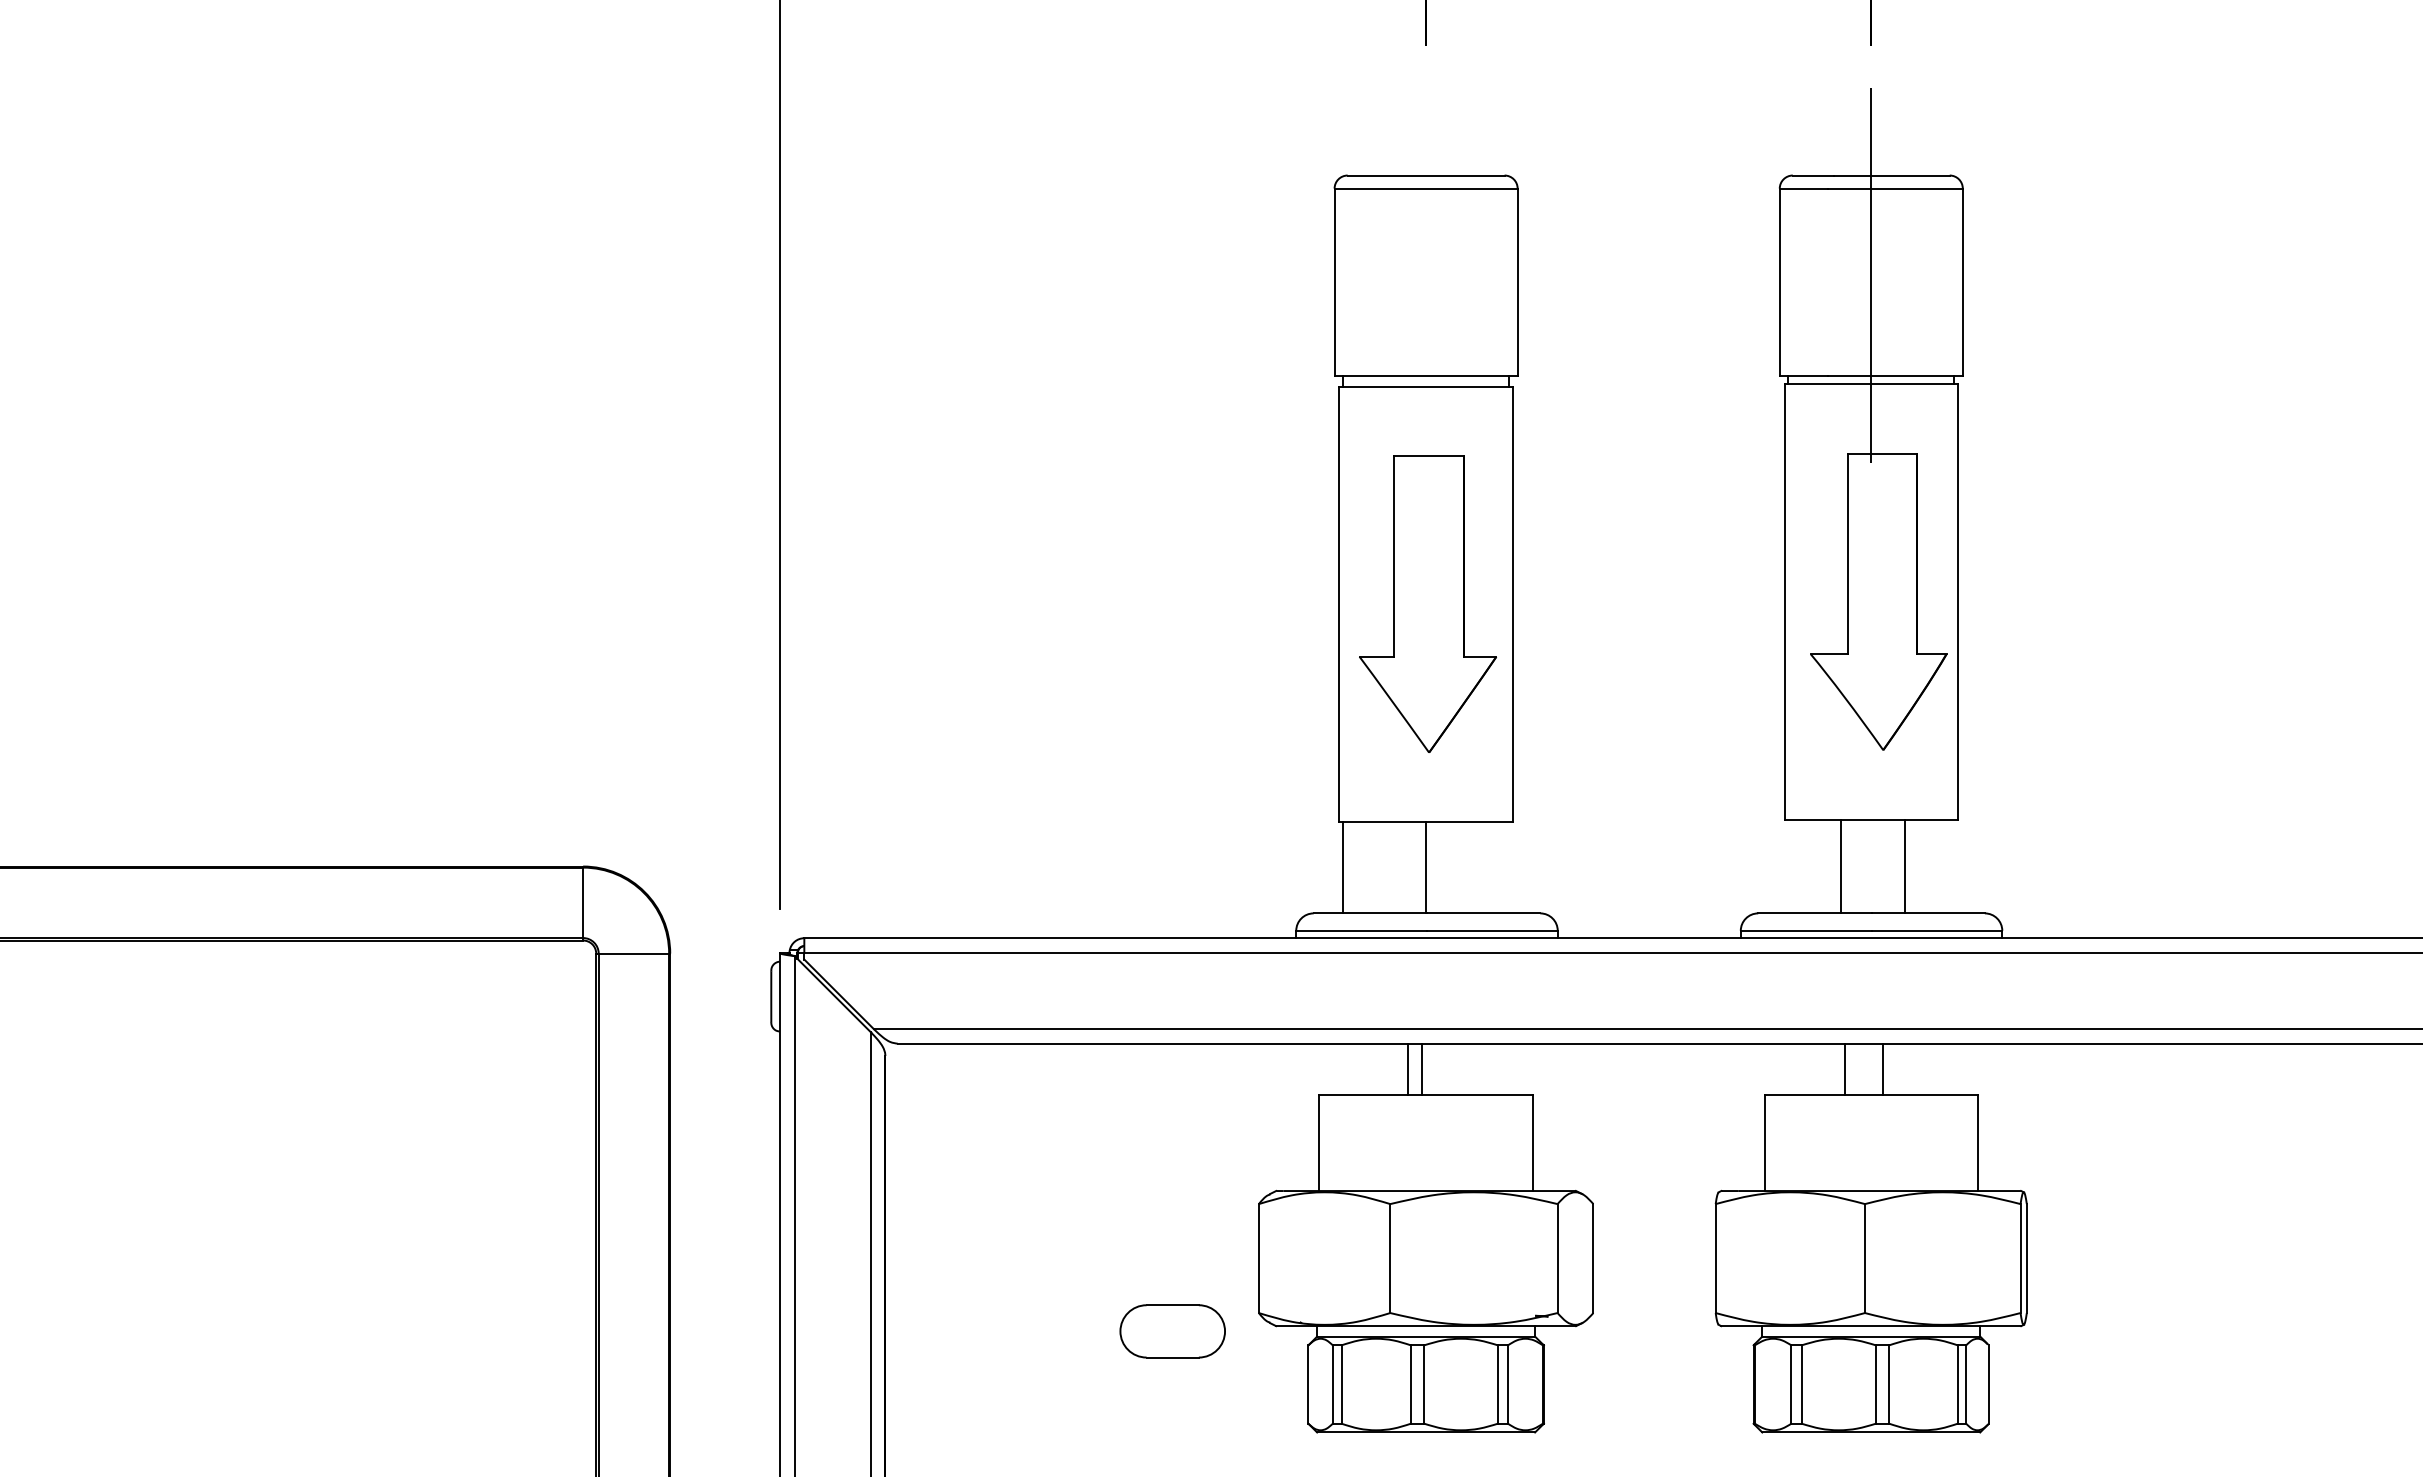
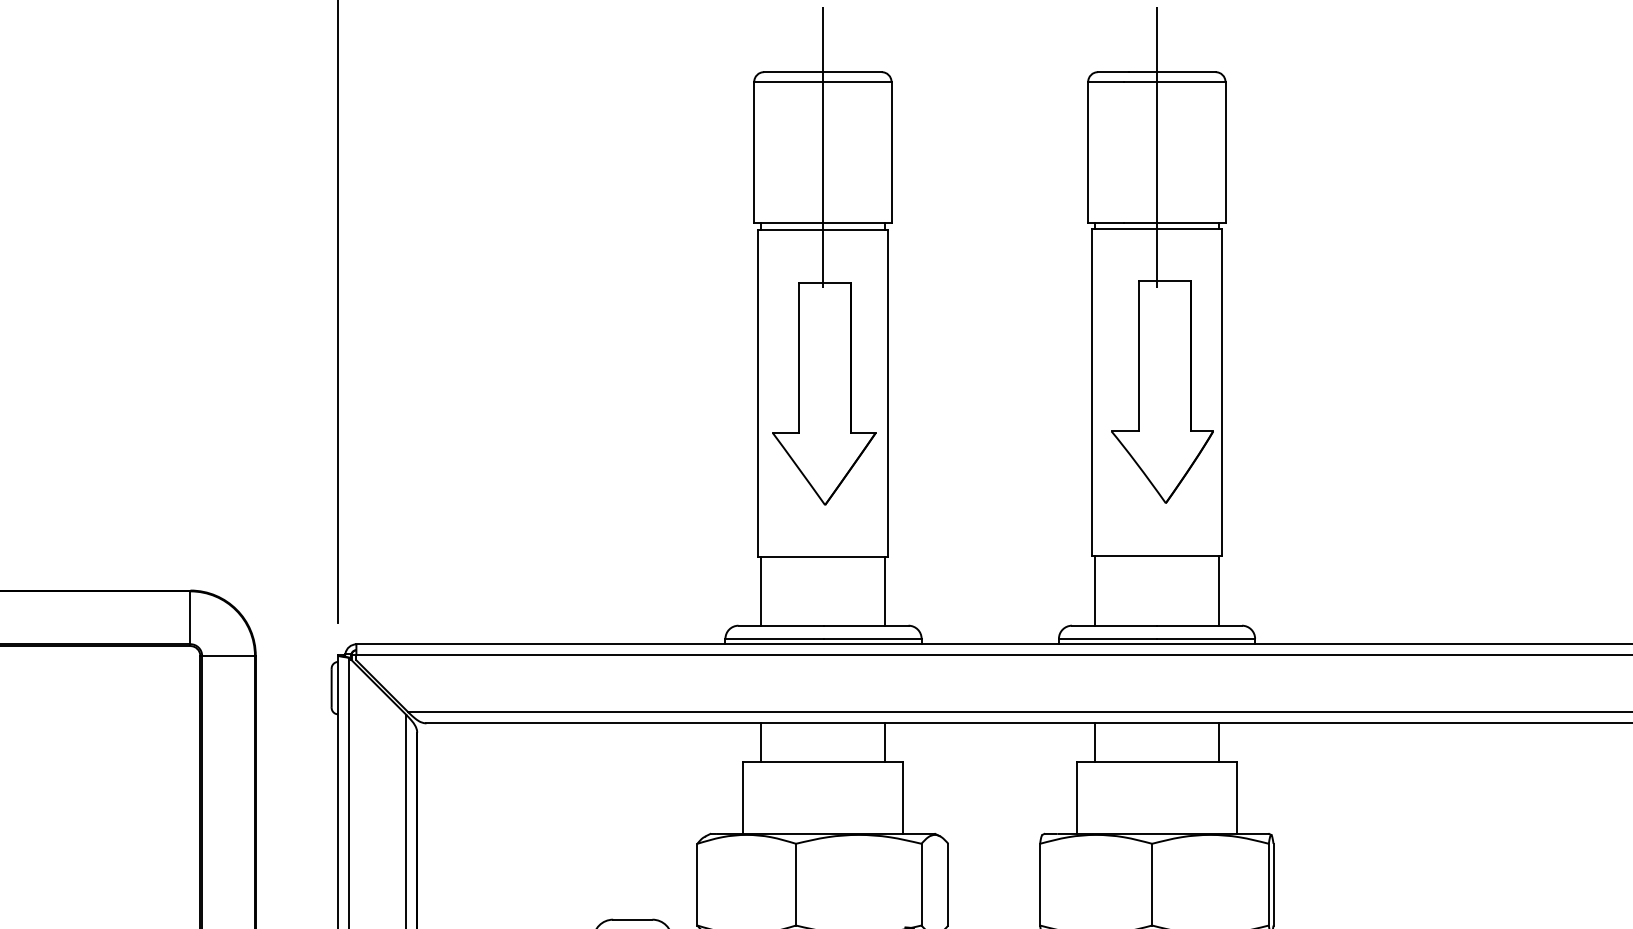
line: (1426, 275) -> (823, 147), added
line: (1841, 866) -> (1094, 590), moved
line: (1905, 866) -> (1219, 590), moved
line: (1425, 867) -> (884, 591), moved
line: (1408, 1069) -> (760, 742), moved
line: (1421, 1069) -> (884, 742), moved
line: (1845, 1069) -> (1094, 742), moved
line: (1883, 1069) -> (1219, 742), moved

